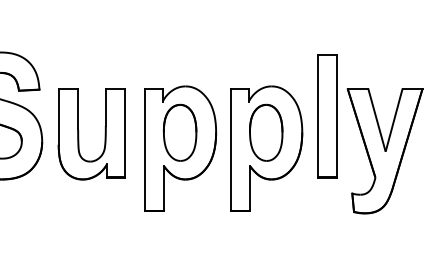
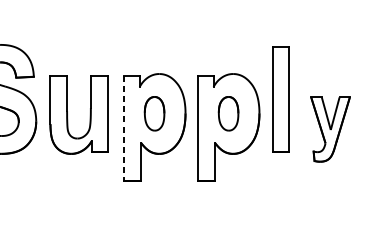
part: (179, 132) -> (154, 113), size x0.7
part: (266, 132) -> (228, 113), size x0.7
line: (144, 150) -> (124, 129), solid -> dashed
part: (384, 151) -> (330, 129), size x0.6

